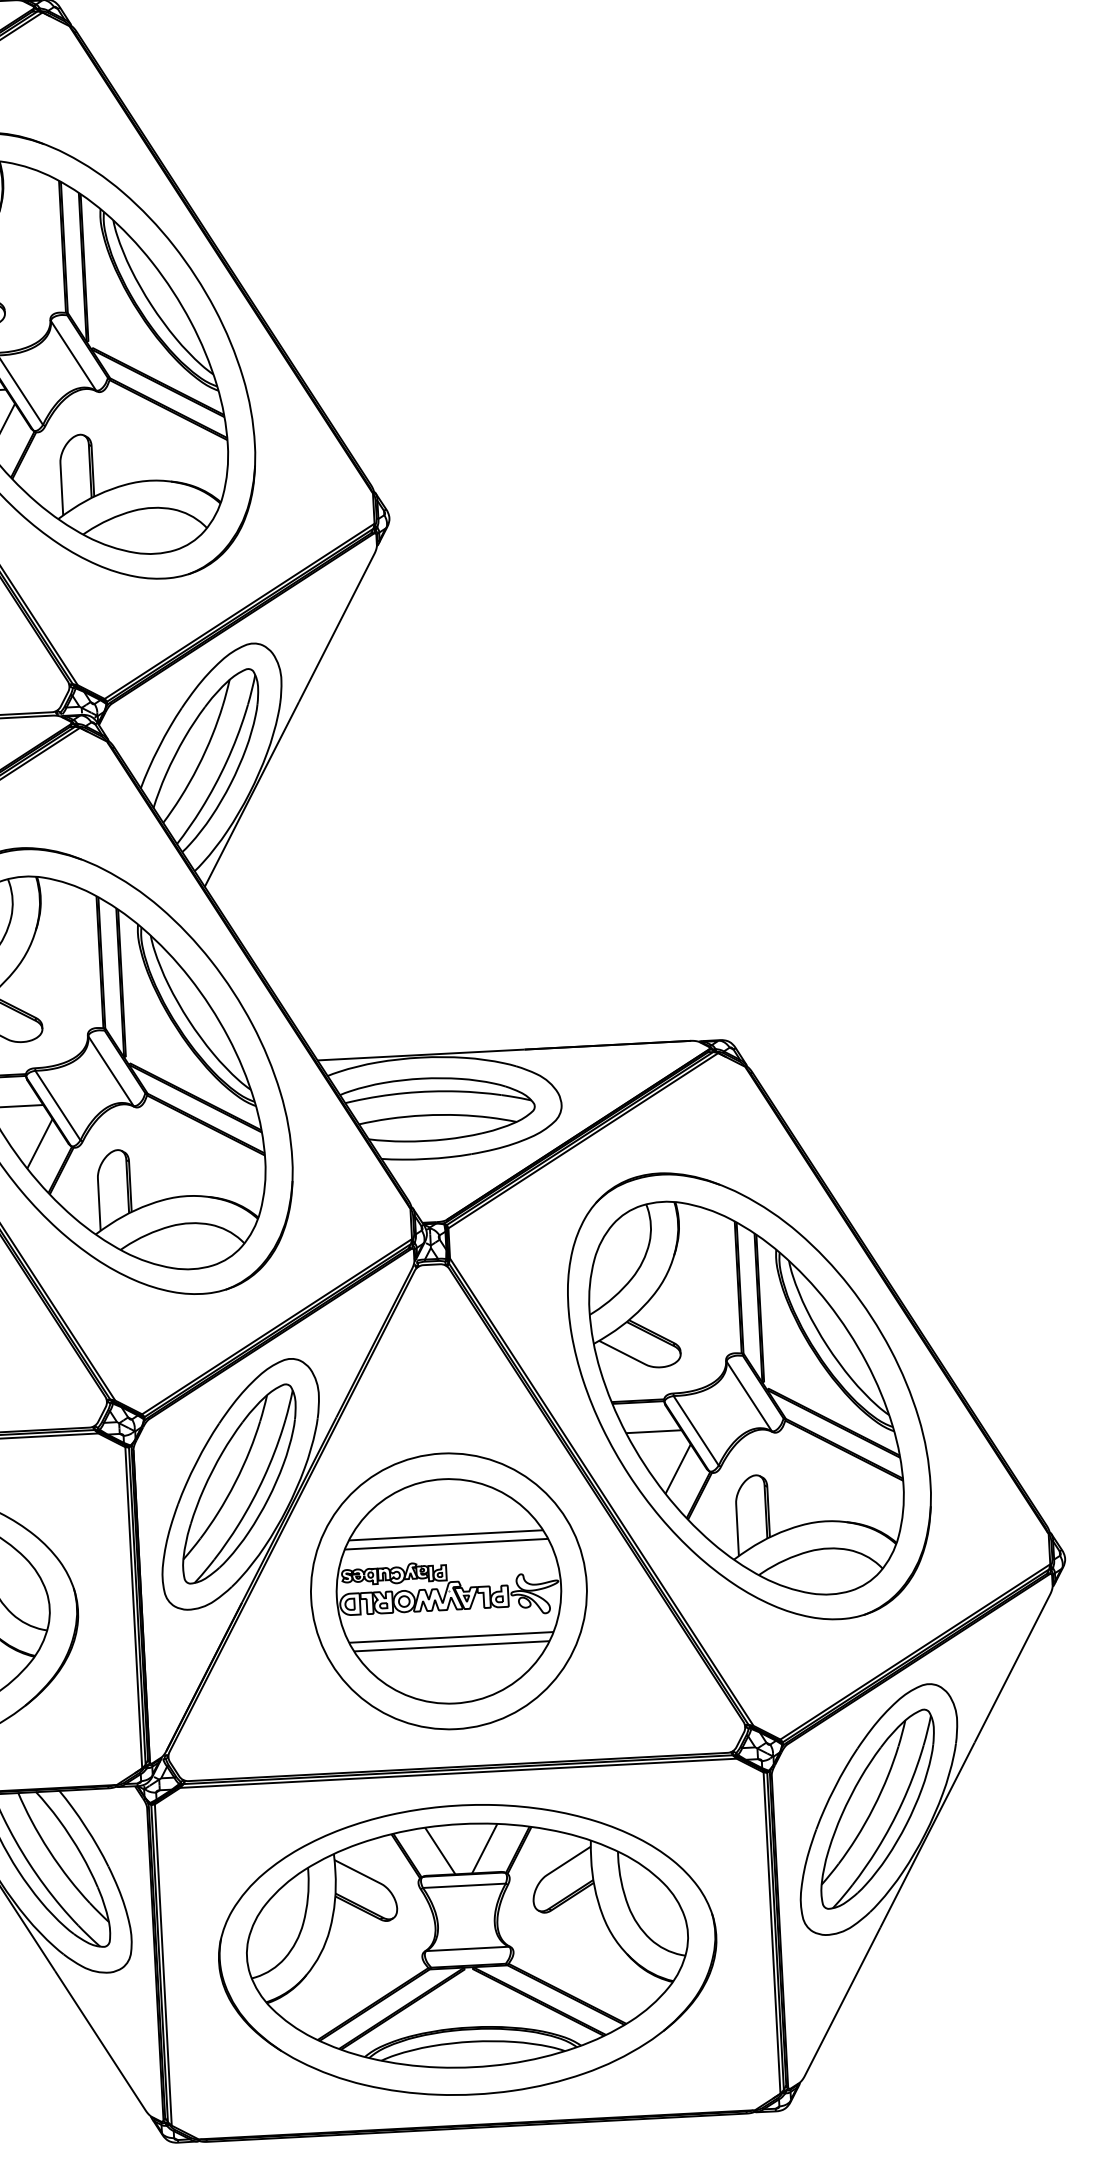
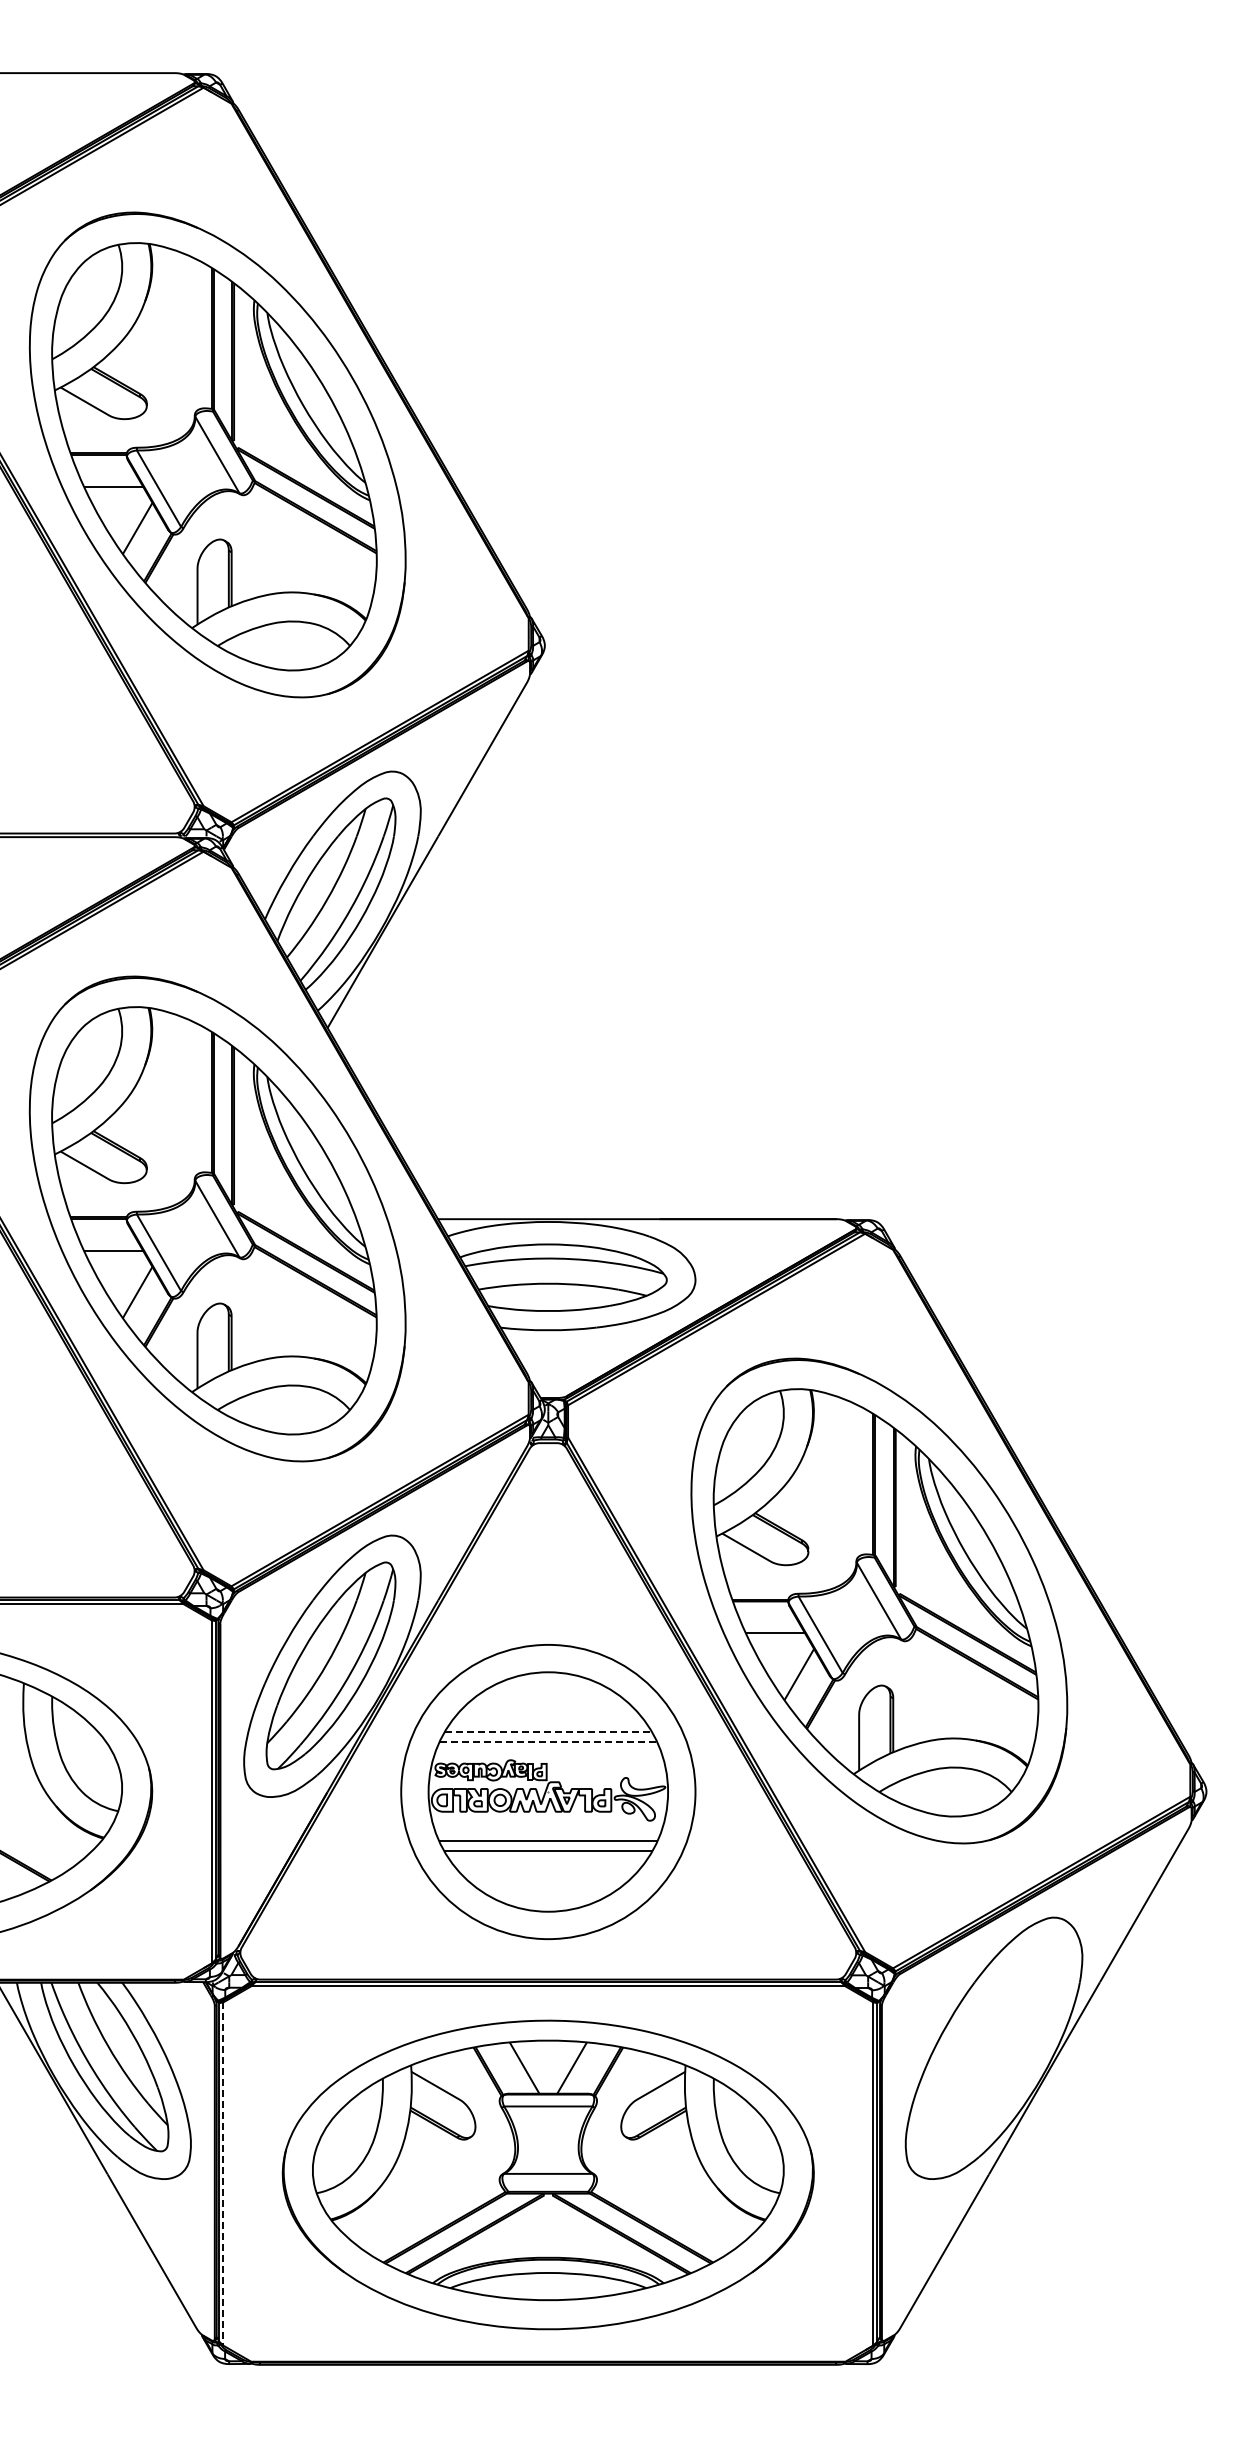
line: (446, 1535) -> (548, 1732), solid -> dashed
line: (446, 1544) -> (548, 1741), solid -> dashed
part: (877, 1808) -> (992, 2047), removed
line: (163, 1965) -> (223, 2174), solid -> dashed

